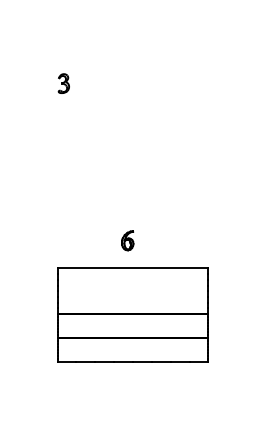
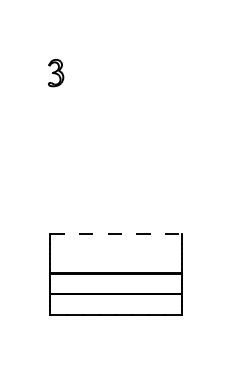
part: (63, 83) -> (55, 72), size x1.6
part: (127, 240) -> (111, 209), removed
line: (133, 268) -> (116, 233), solid -> dashed

